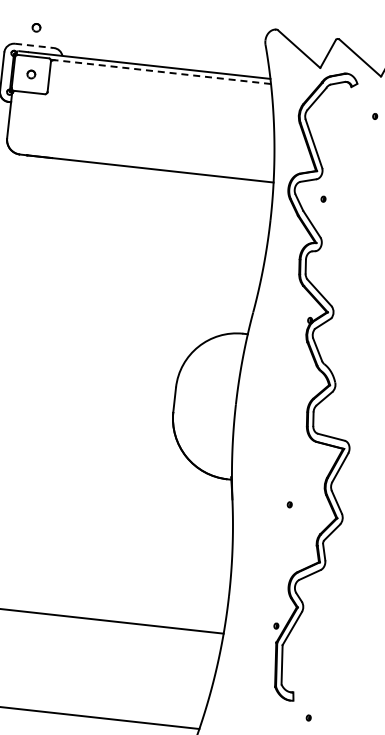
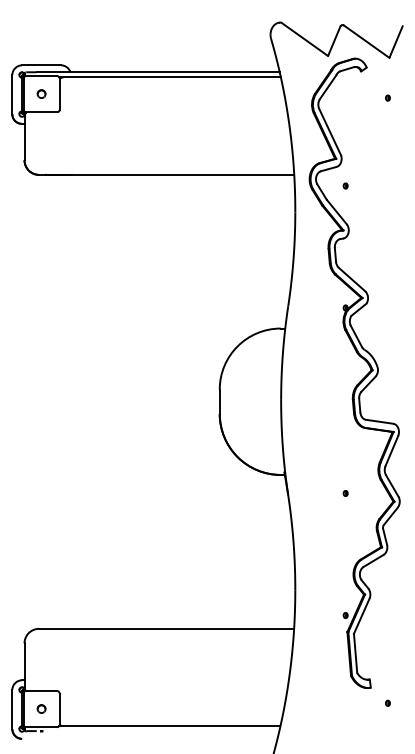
part: (36, 27) -> (41, 46), removed
line: (34, 46) -> (41, 65), dashed -> solid
line: (163, 72) -> (172, 77), dashed -> solid

